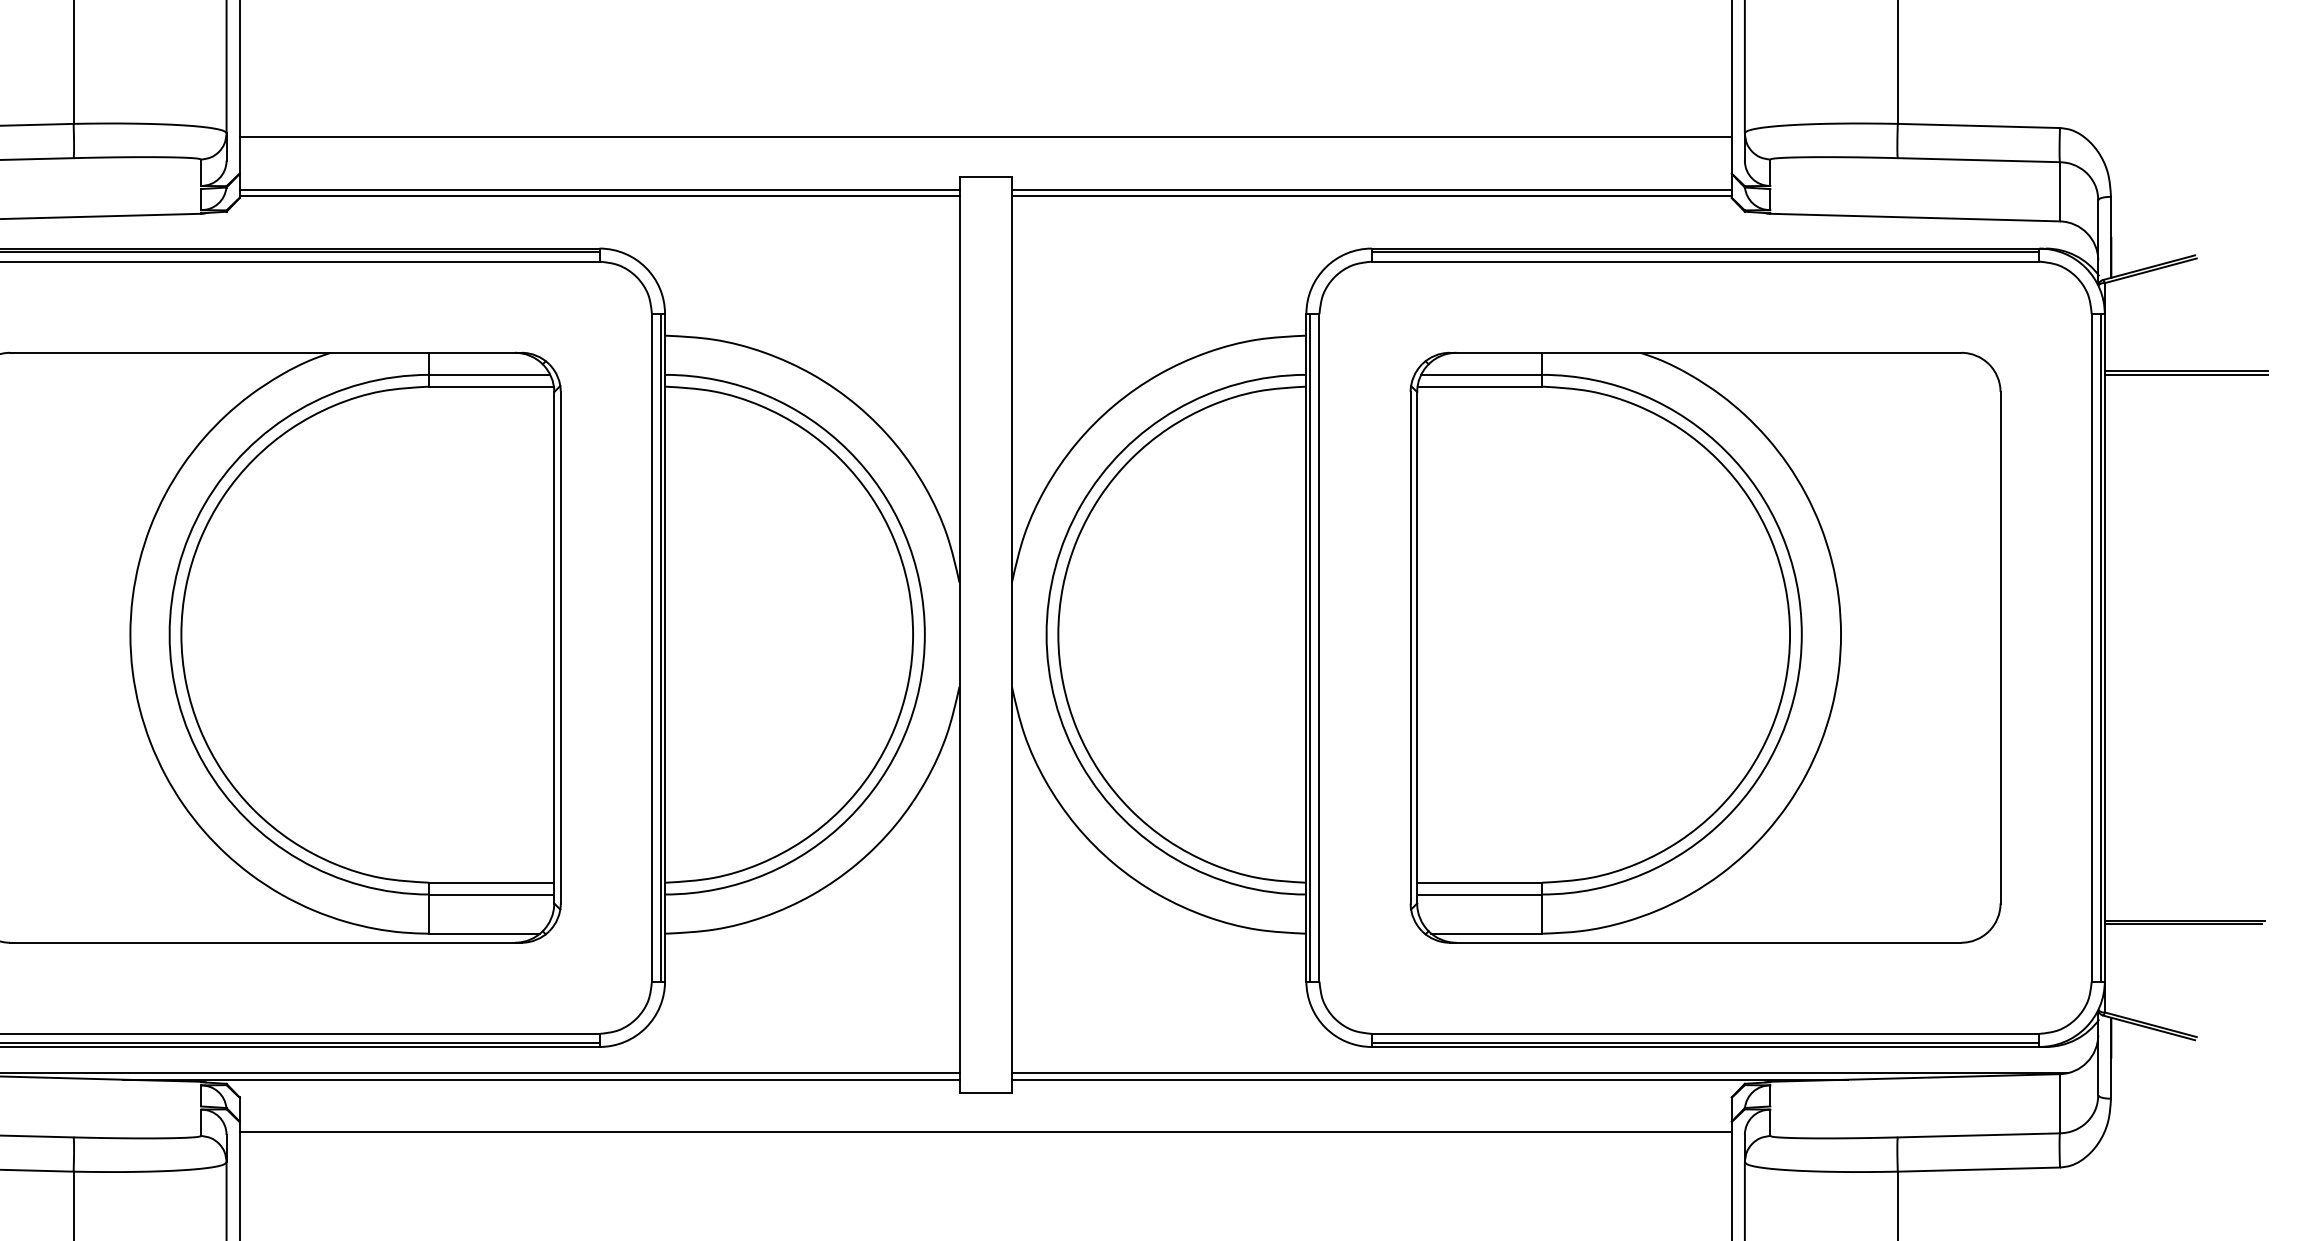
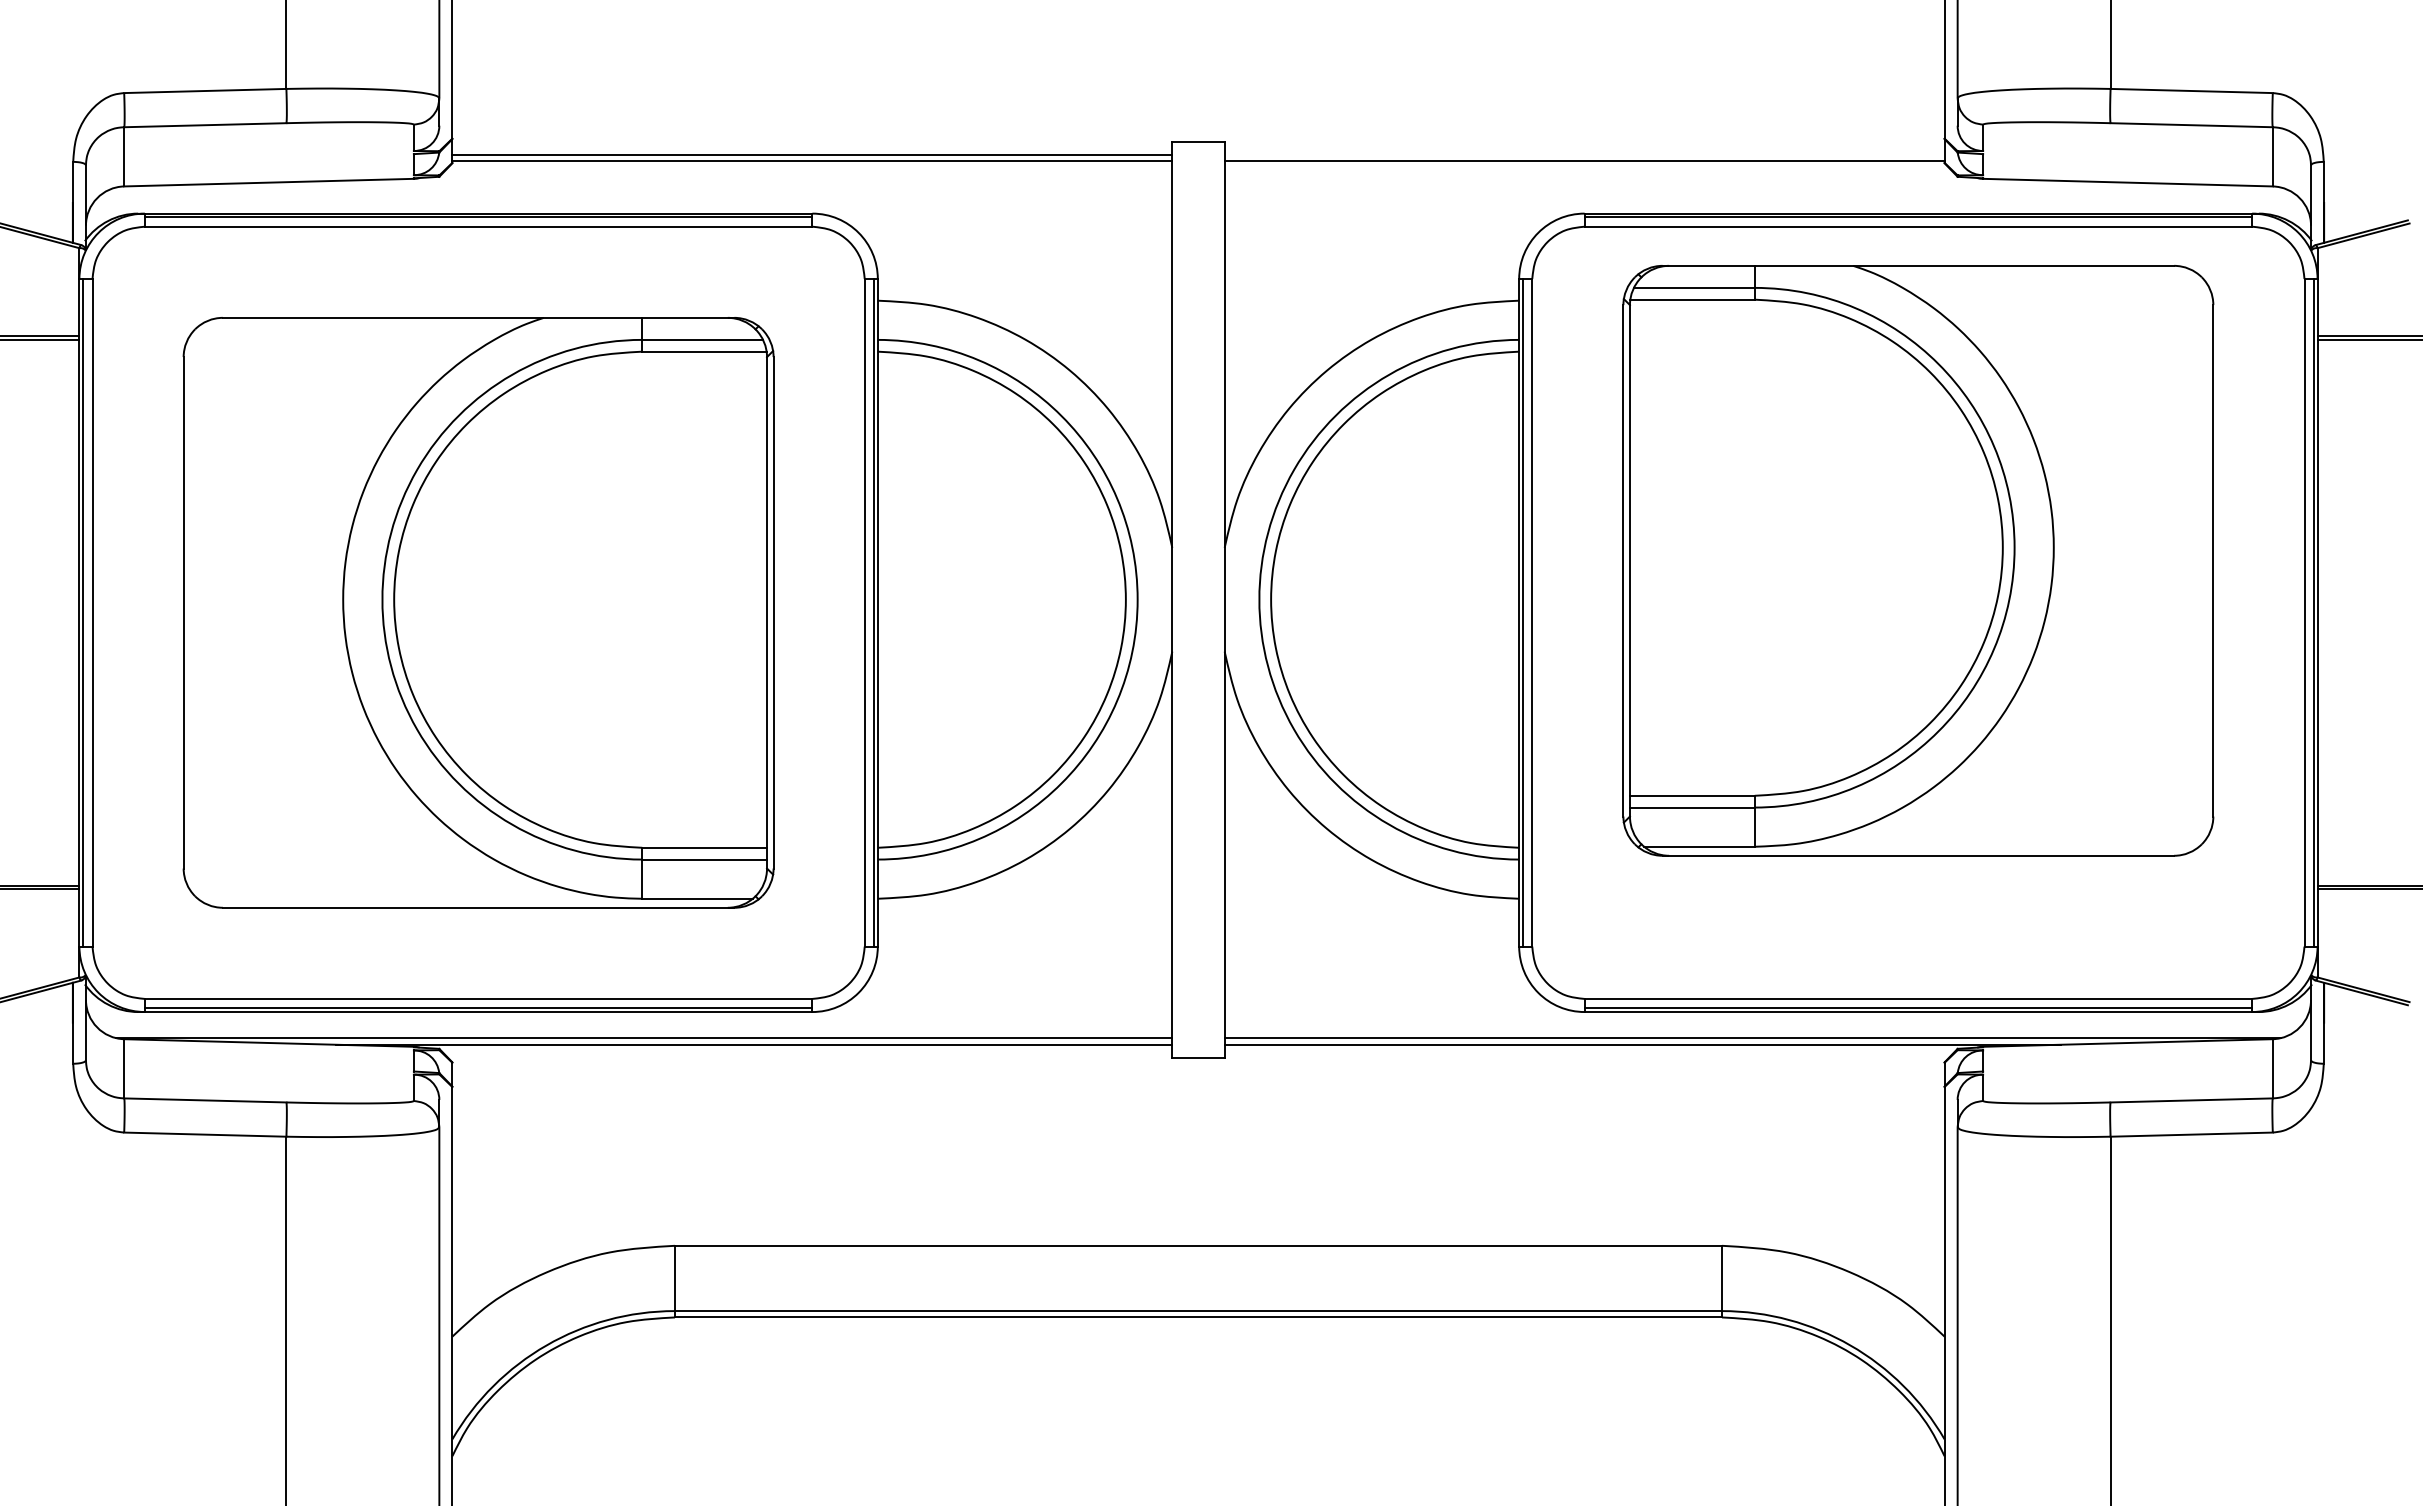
line: (985, 137) -> (1198, 102), removed
line: (1371, 189) -> (1584, 154), removed
part: (1705, 647) -> (1918, 560), moved
line: (985, 1132) -> (1198, 1097), removed

